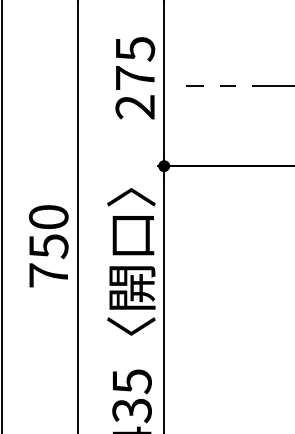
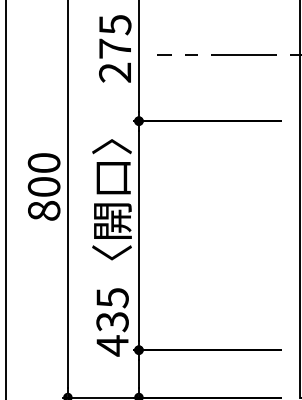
text: (47, 260) -> (43, 198), 750 -> 800

